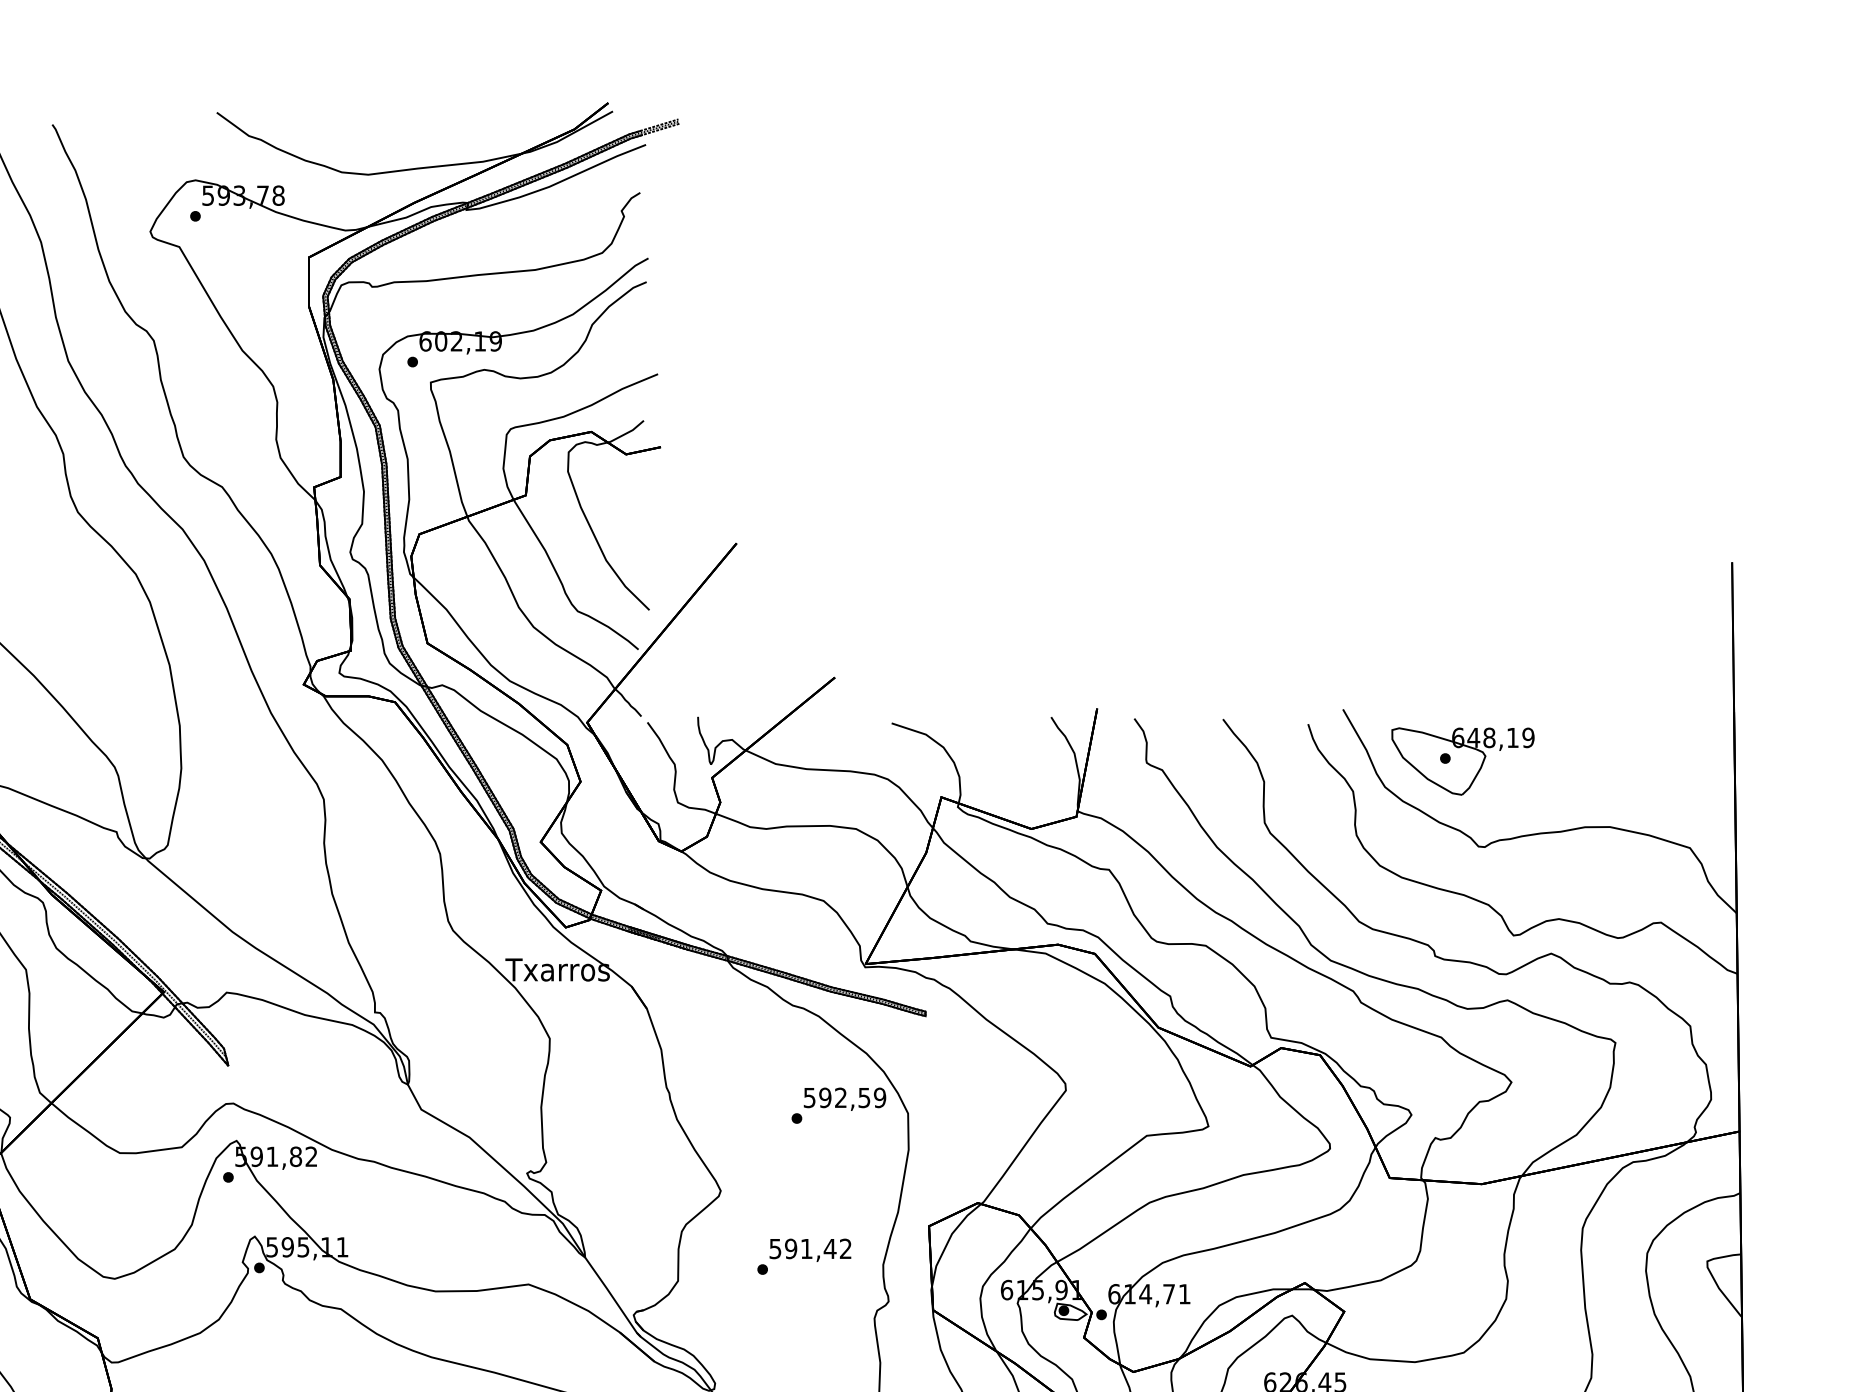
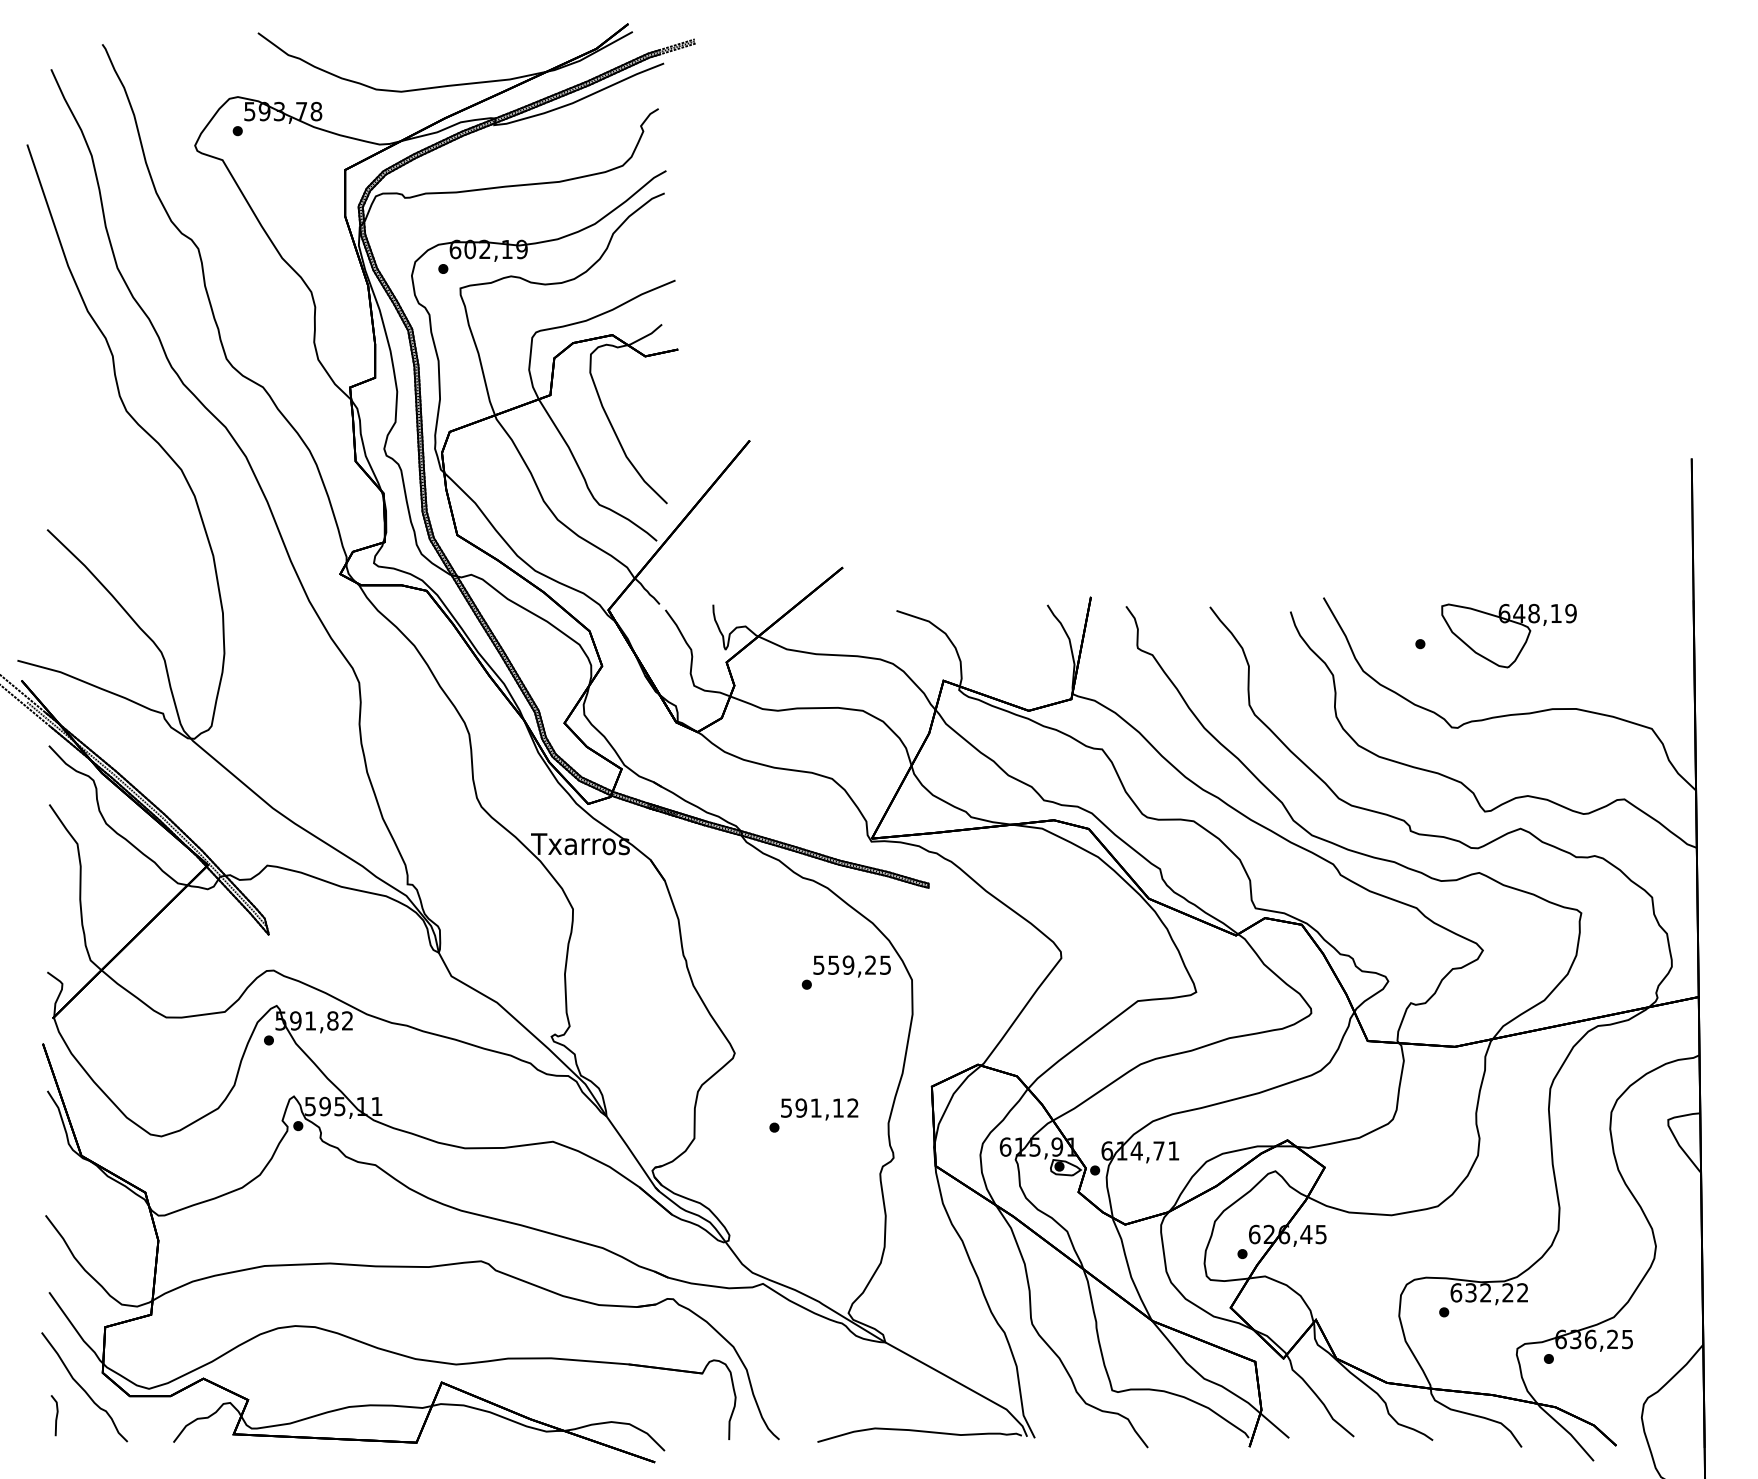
part: (1462, 761) -> (1508, 635), moved
text: (852, 1097) -> (859, 964), 592,59 -> 559,25
text: (830, 1248) -> (838, 1107), 591,42 -> 591,12

